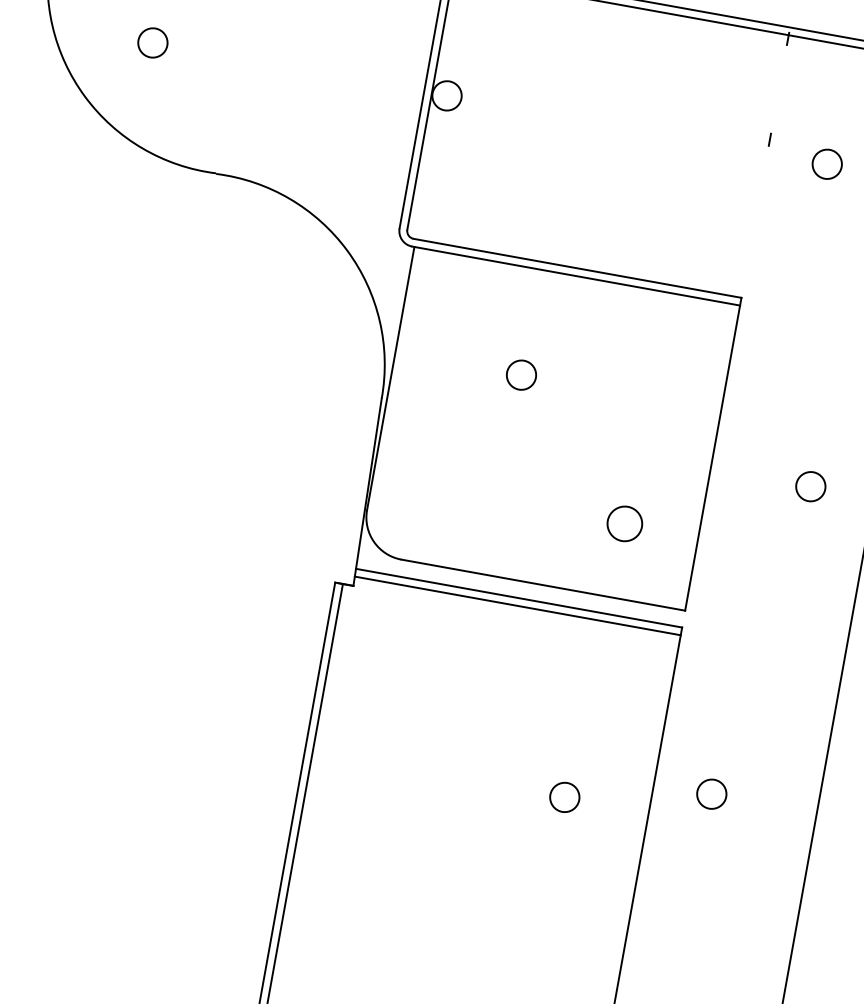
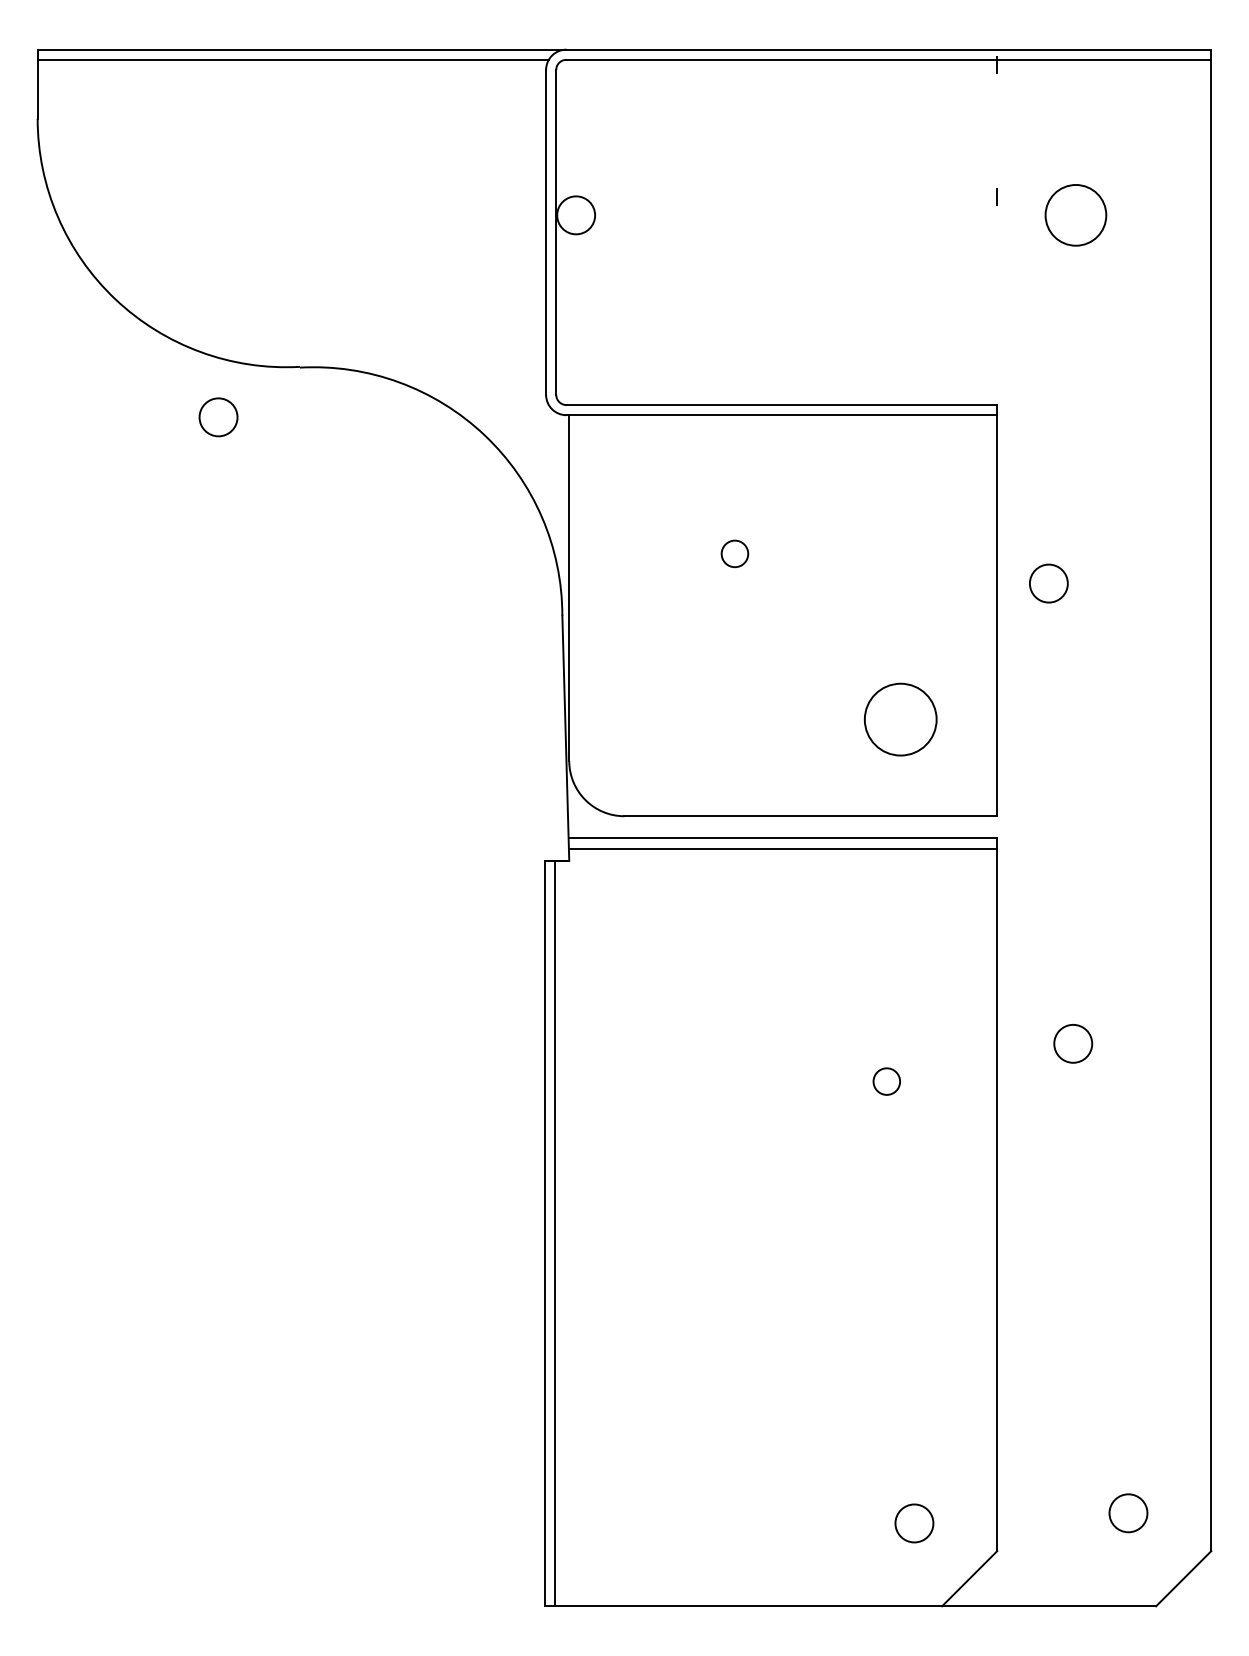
circle: (152, 43) -> (218, 417), moved
circle: (826, 164) -> (1075, 215), size x1.6
circle: (521, 374) -> (734, 553), size x0.7
circle: (810, 486) -> (1048, 583), moved
circle: (624, 523) -> (900, 719), size x1.6
circle: (564, 797) -> (886, 1081), size x0.7

